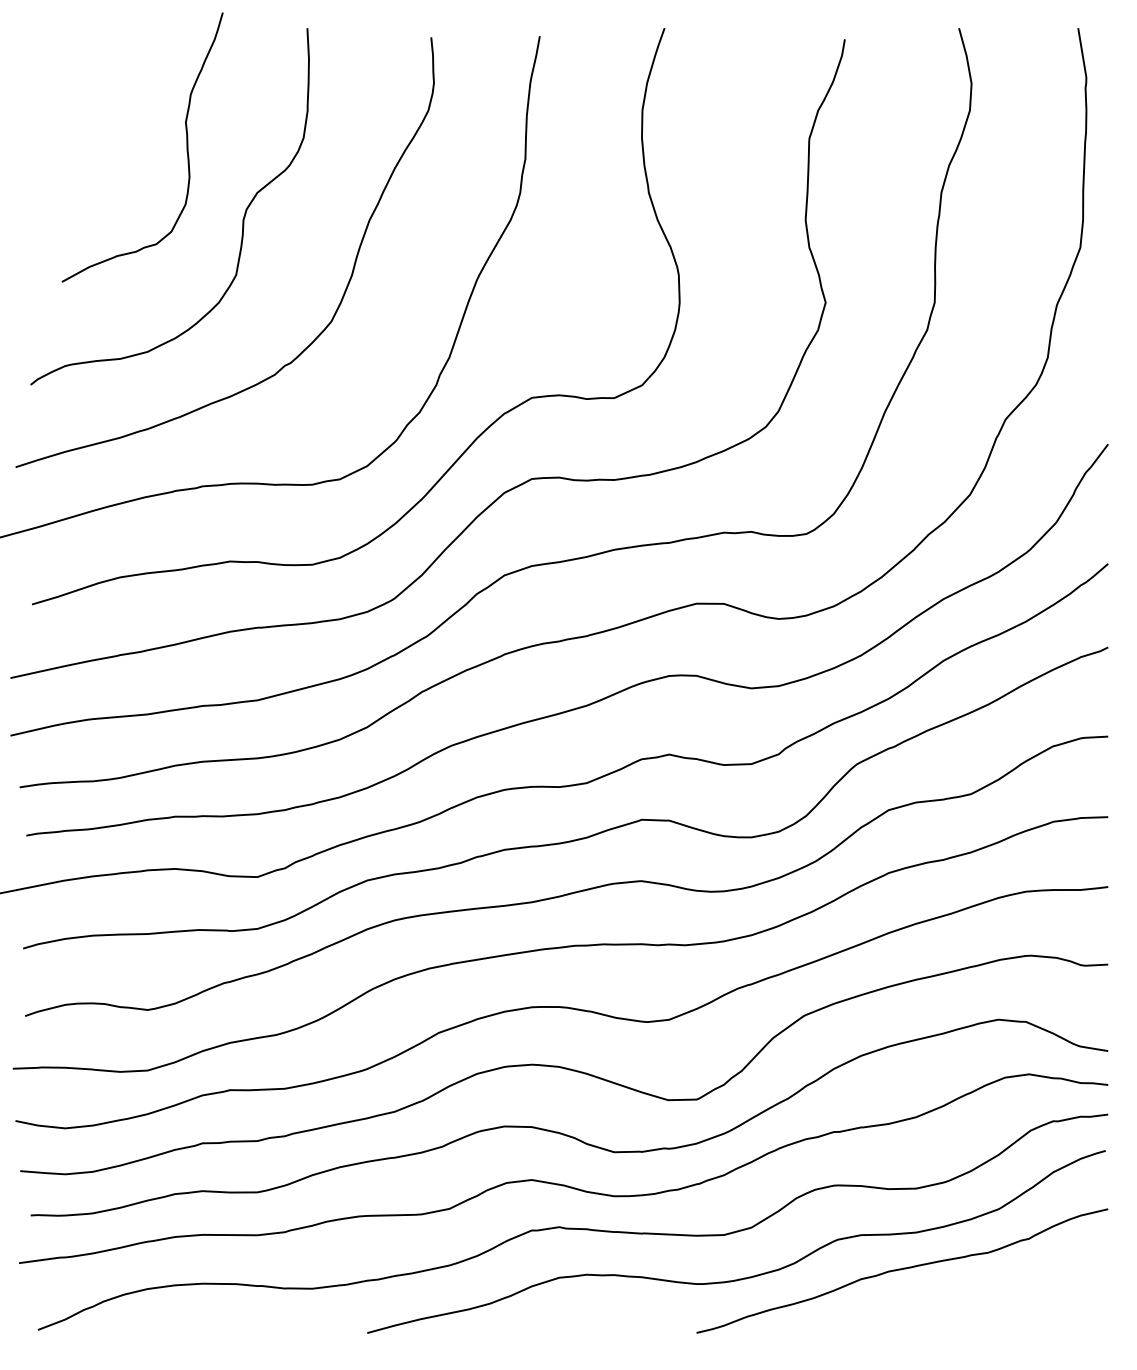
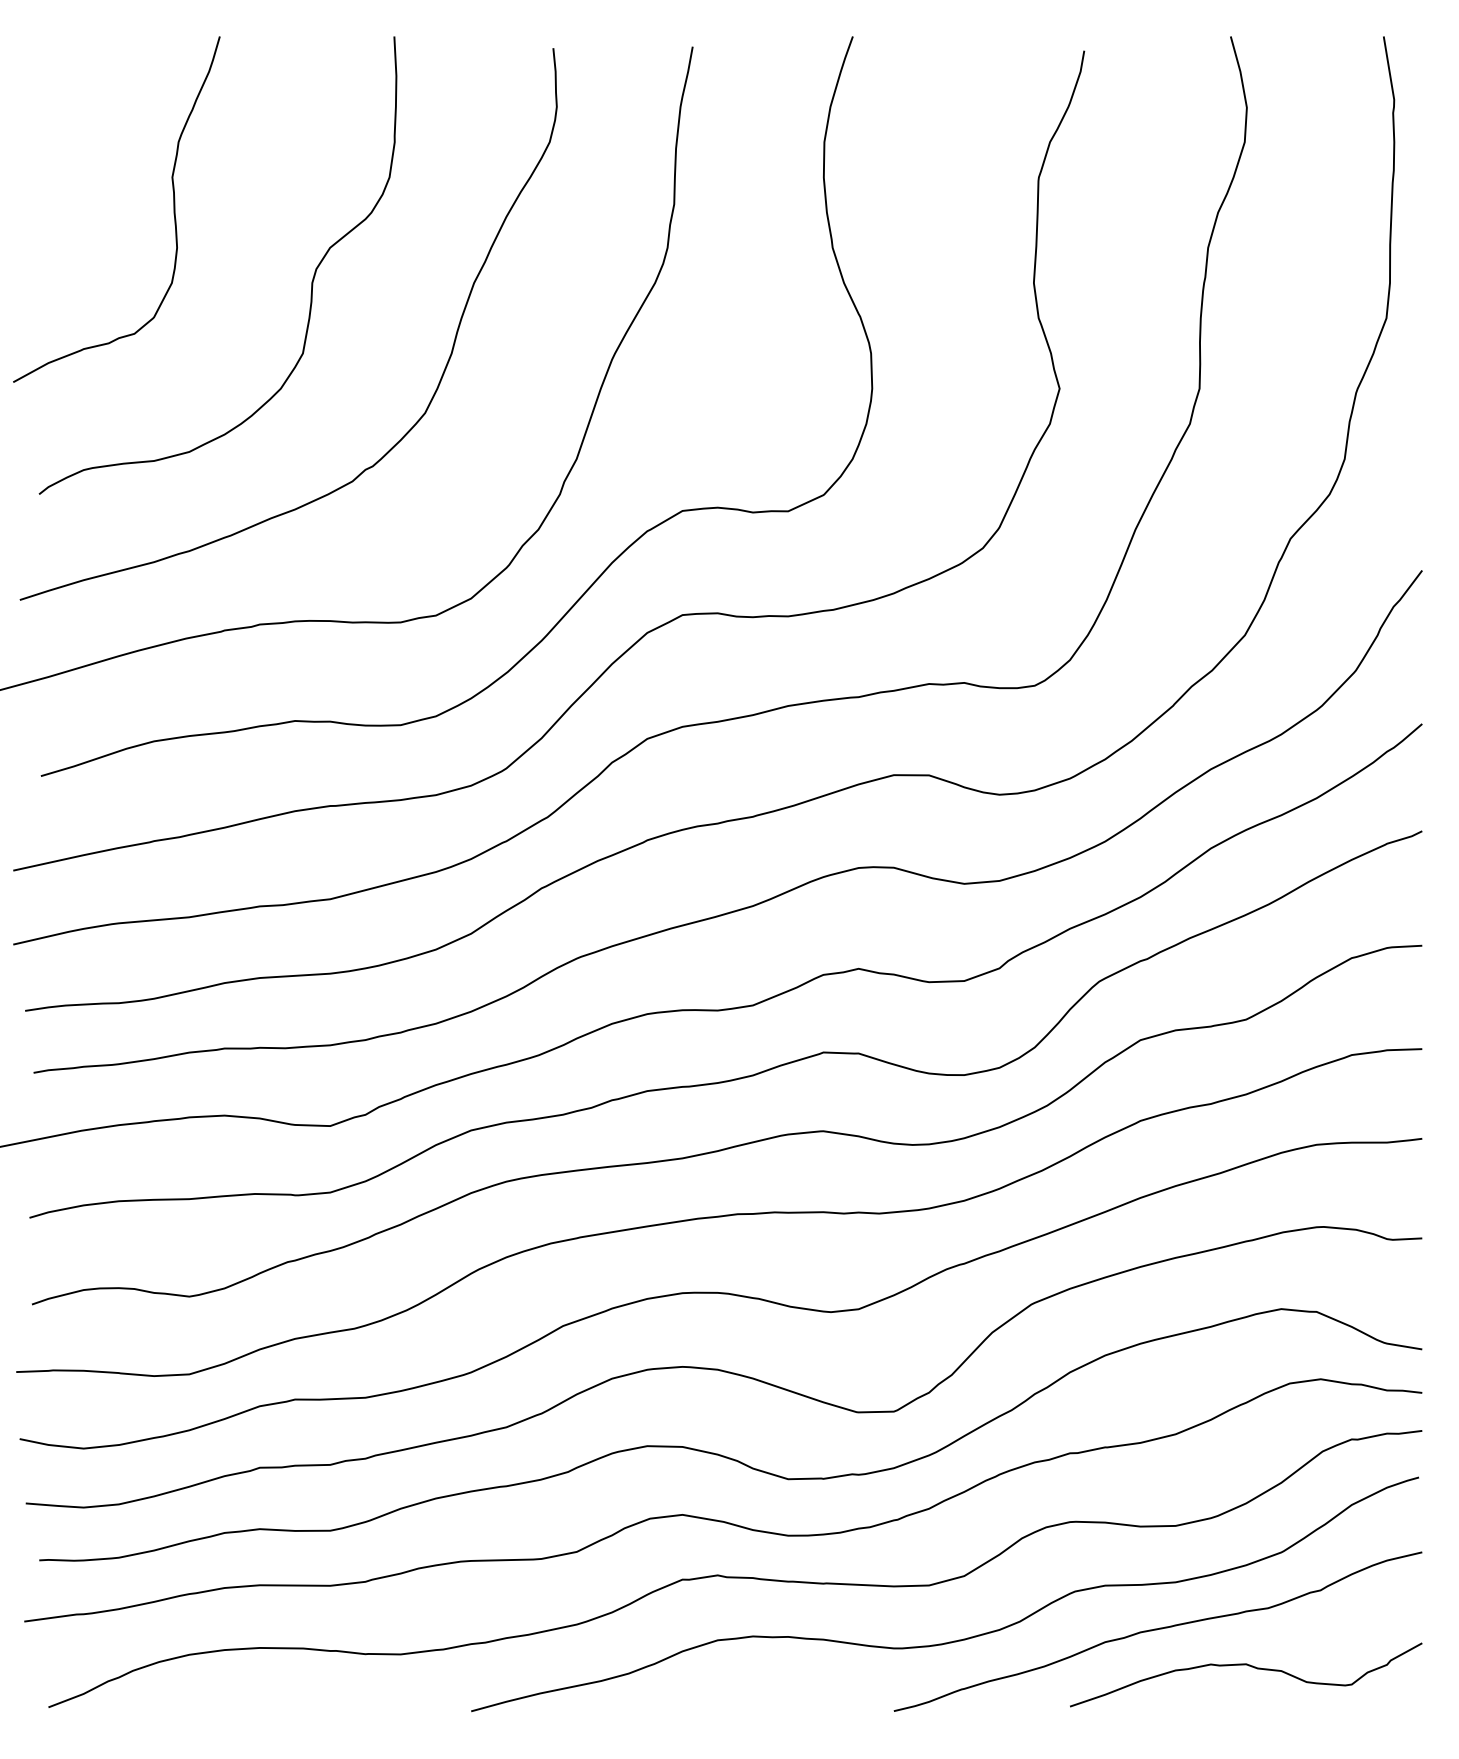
curve: (186, 147) -> (173, 209), moved
curve: (972, 1298) -> (1248, 1666), added

